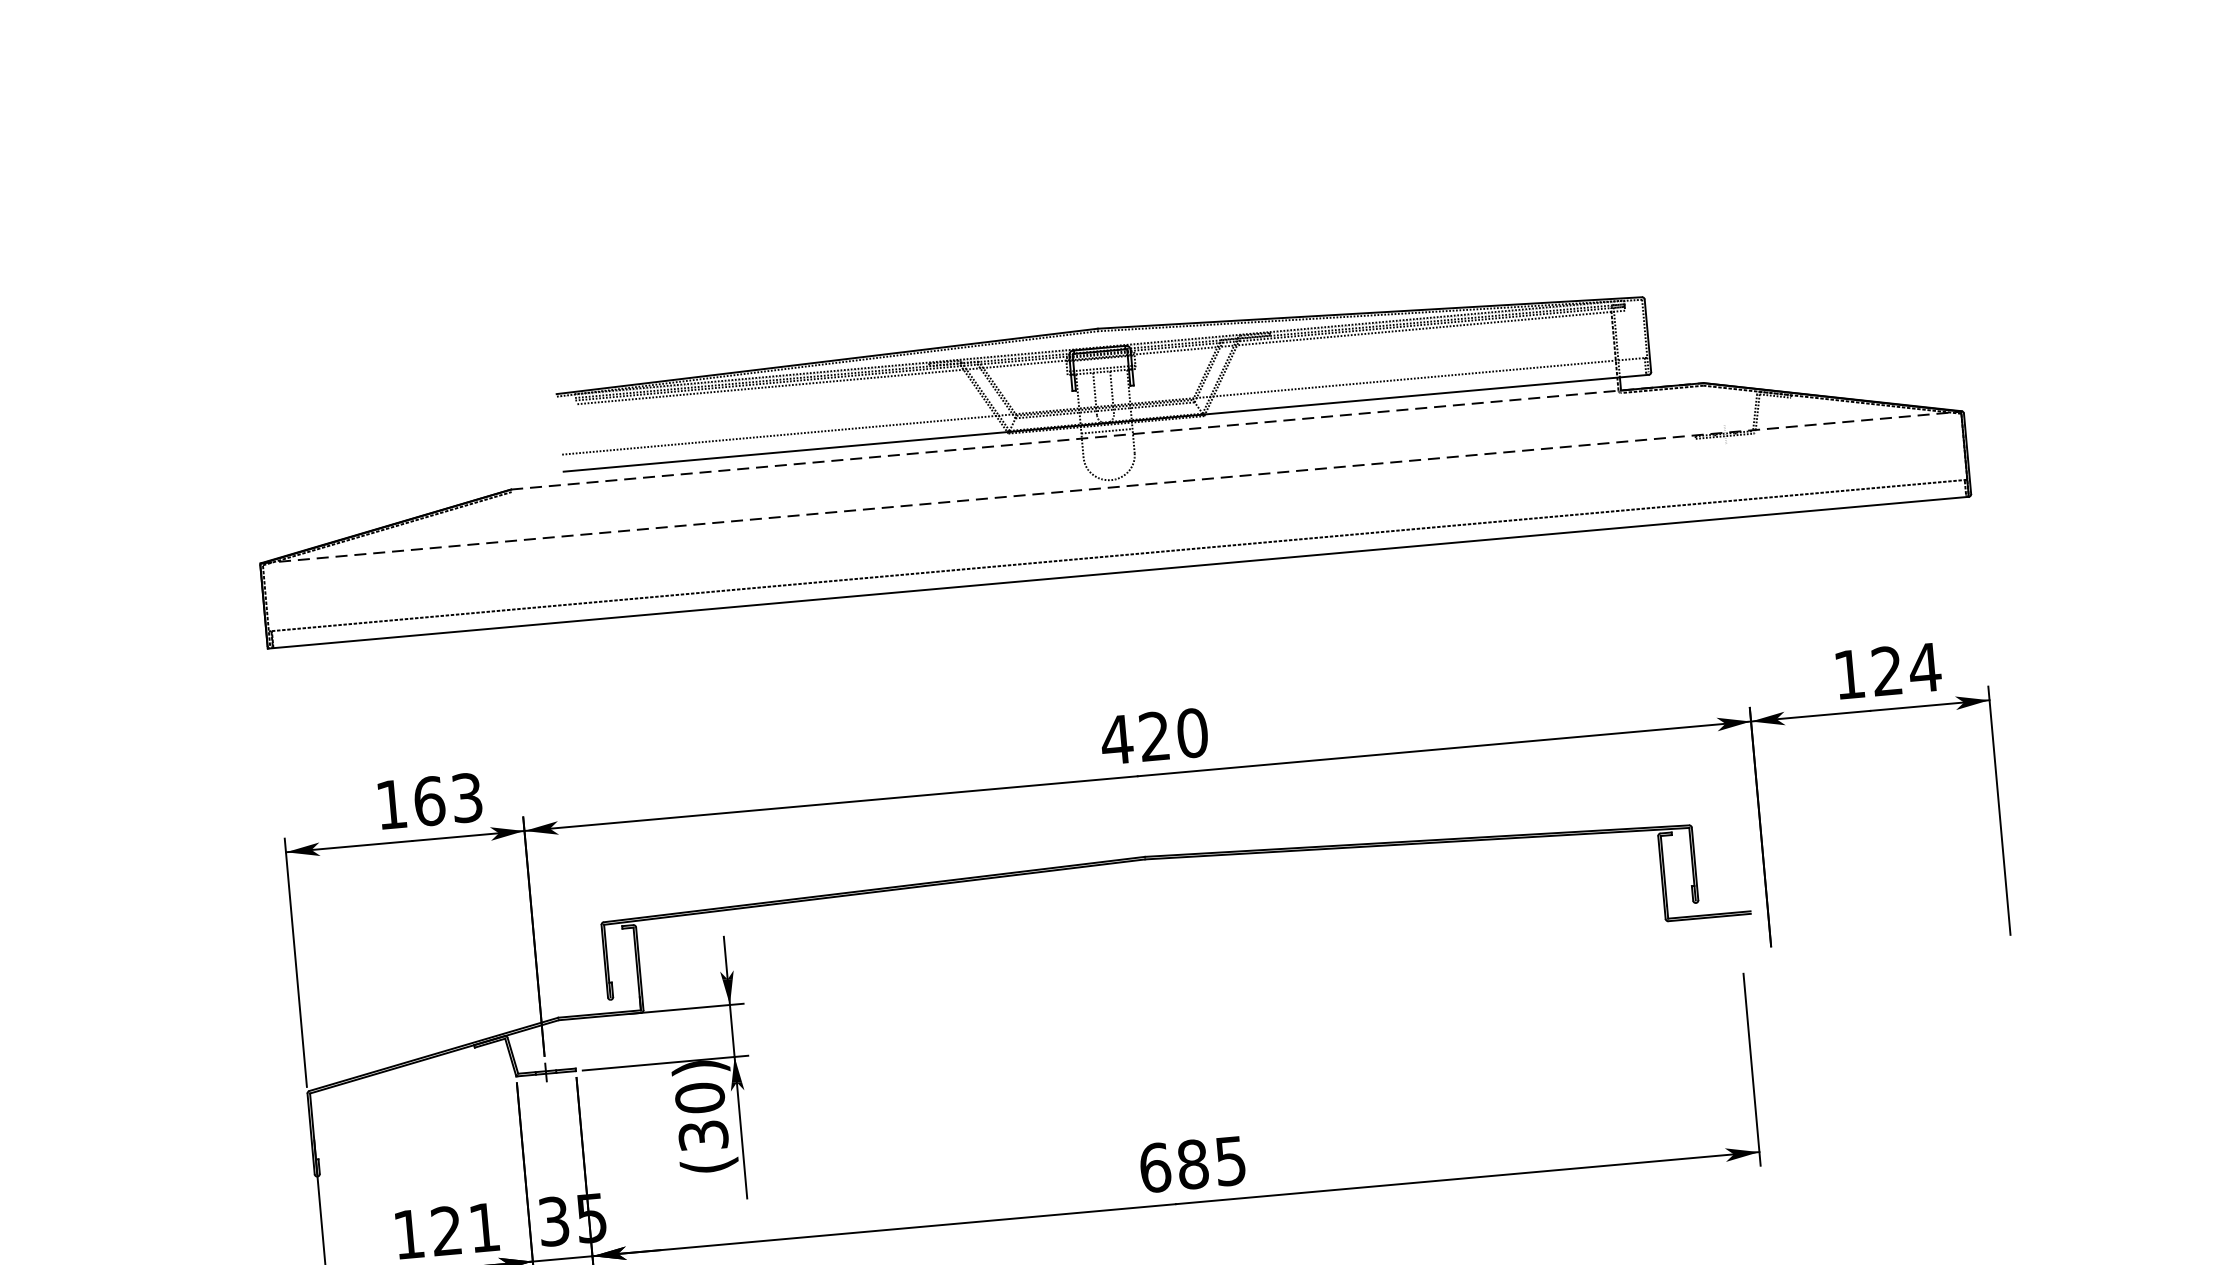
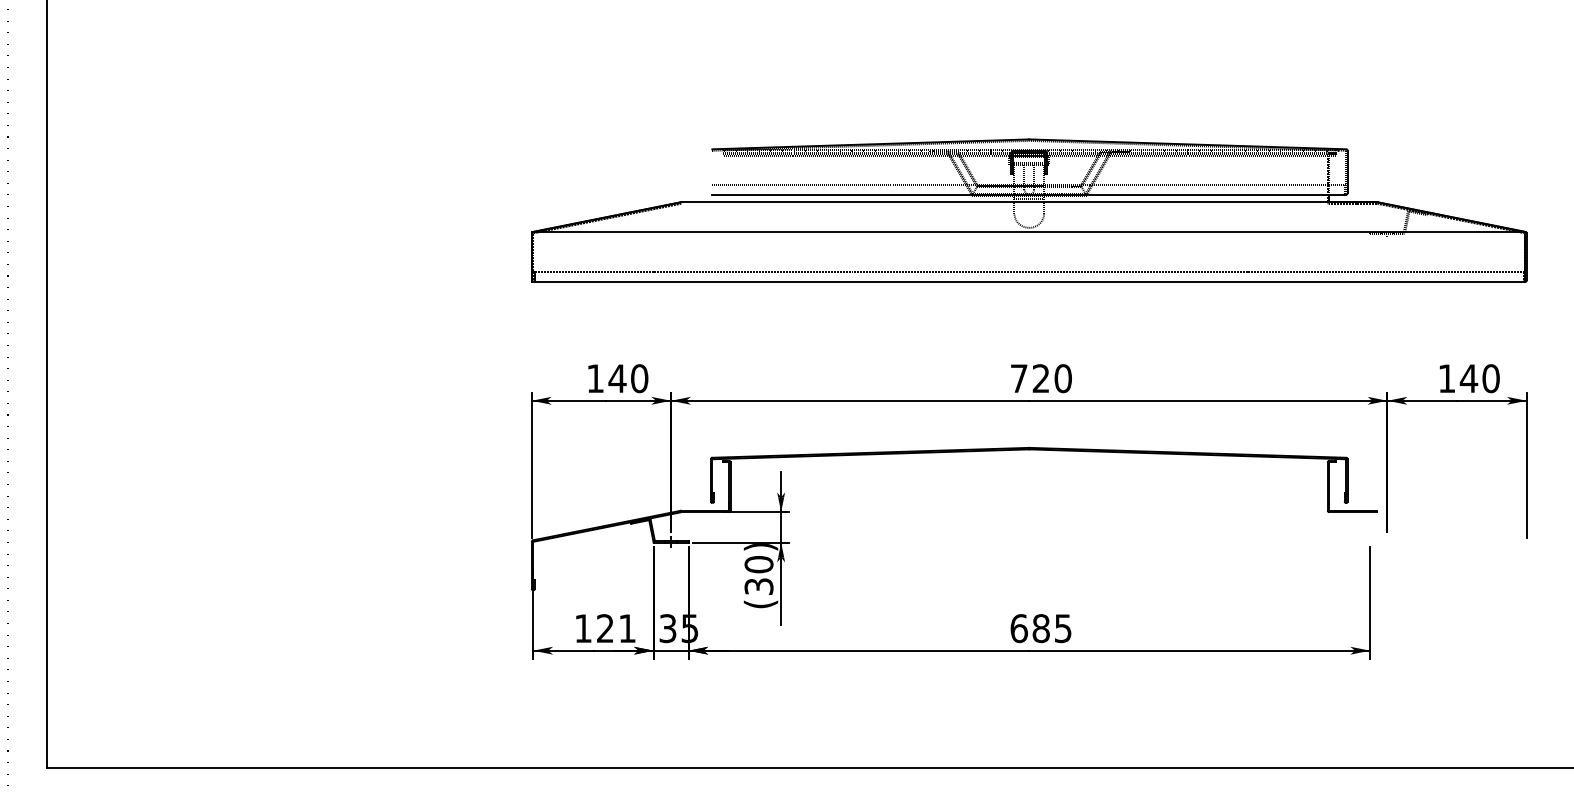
line: (1107, 436) -> (1029, 202), dashed -> solid
line: (1110, 488) -> (1028, 232), dashed -> solid
text: (1905, 669) -> (1479, 378), 124 -> 140
text: (1117, 739) -> (1019, 378), 420 -> 720
text: (448, 799) -> (628, 378), 163 -> 140

